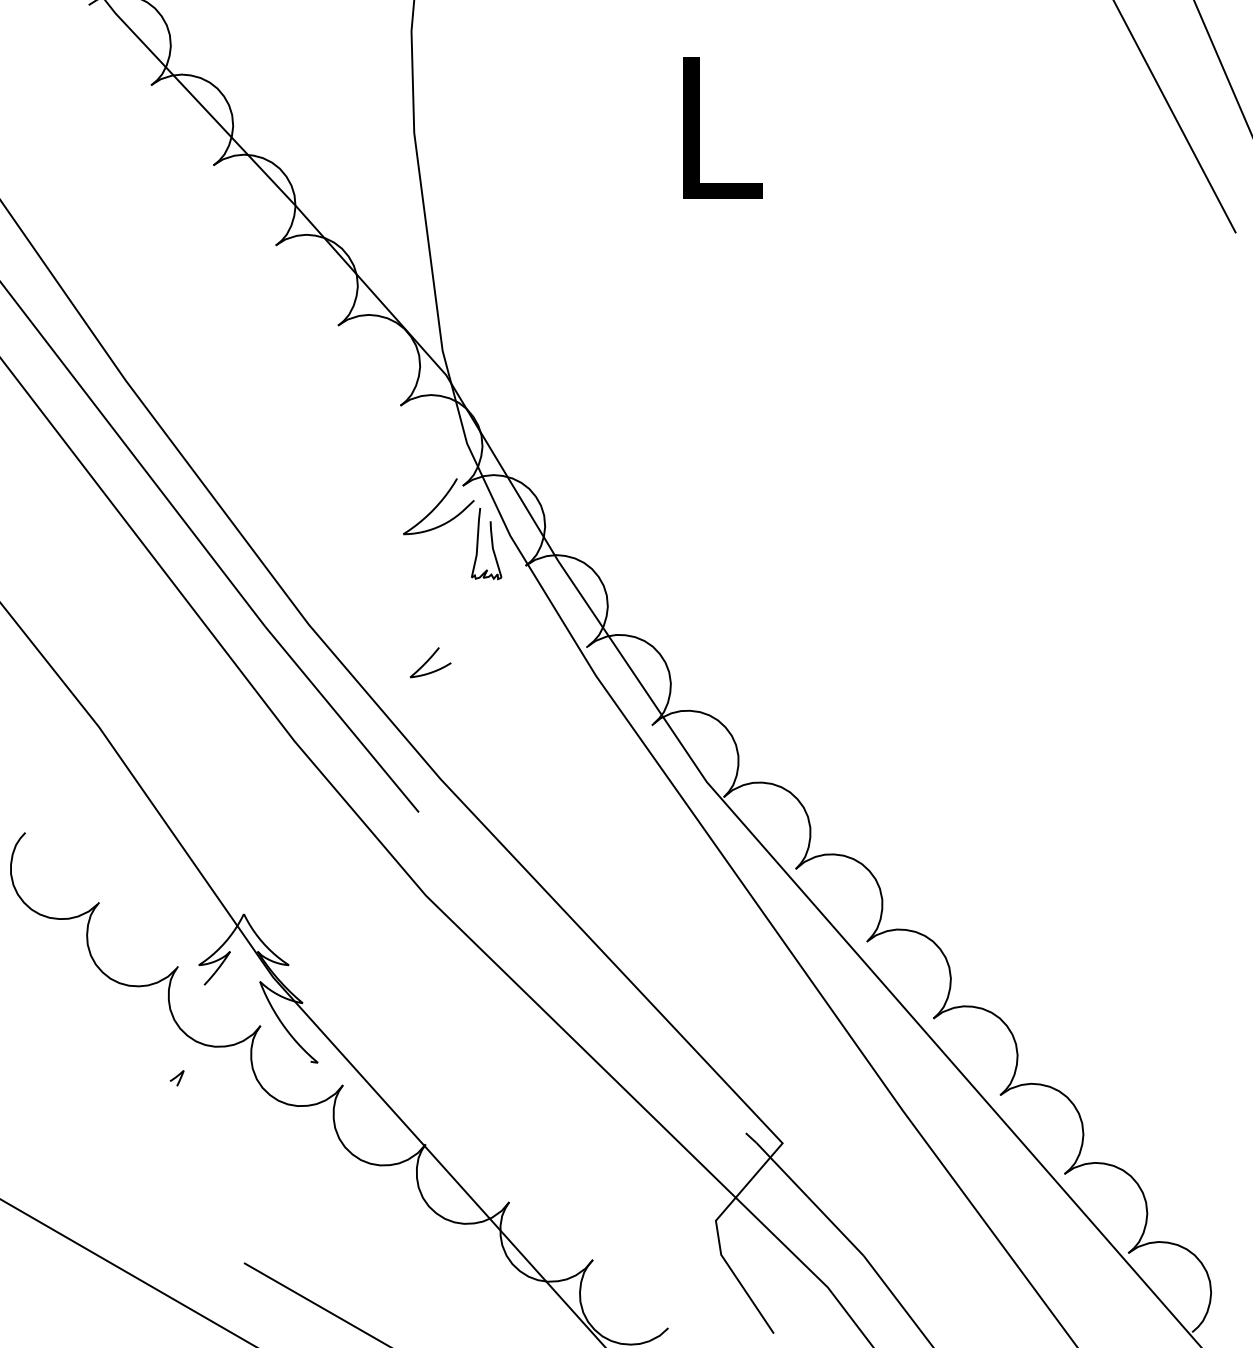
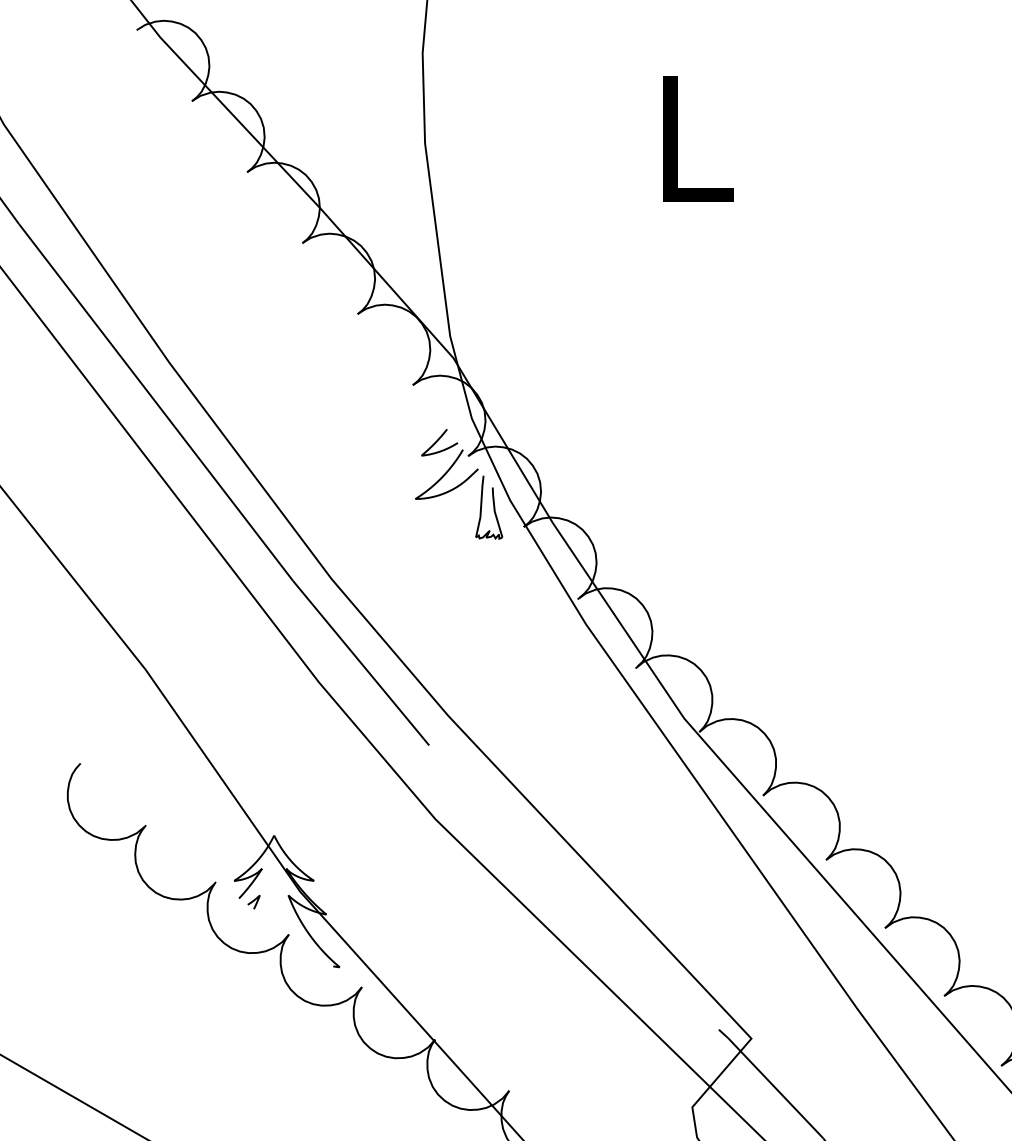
curve: (429, 660) -> (438, 440), moved
curve: (176, 1078) -> (253, 902), moved

